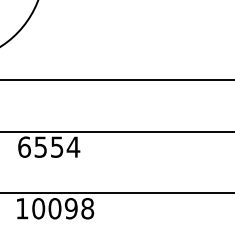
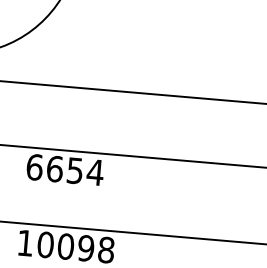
text: (40, 146) -> (54, 168), 6554 -> 6654

